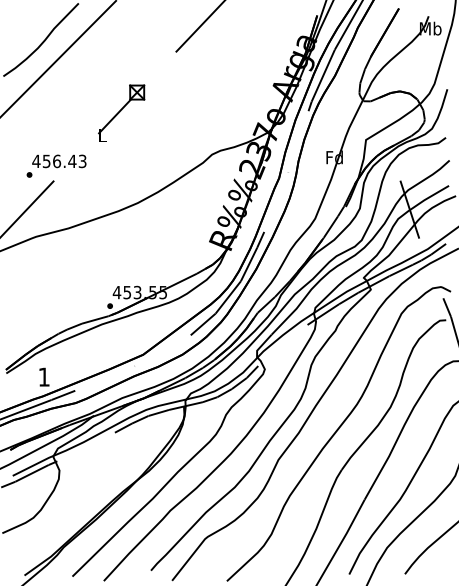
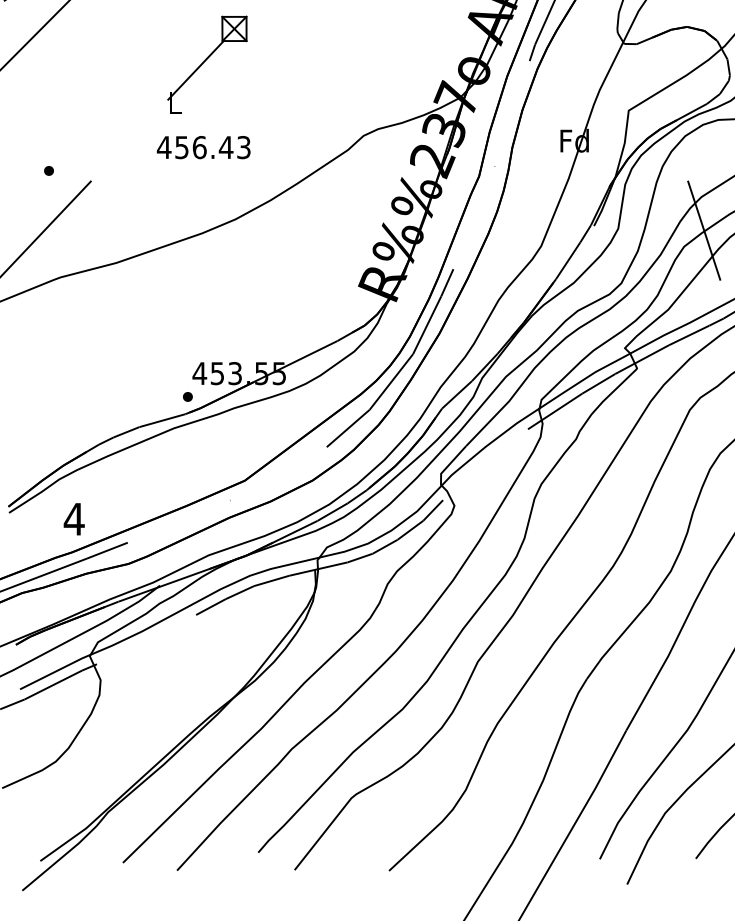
text: (59, 161) -> (204, 147), moved
text: (44, 376) -> (74, 518), 1 -> 4

